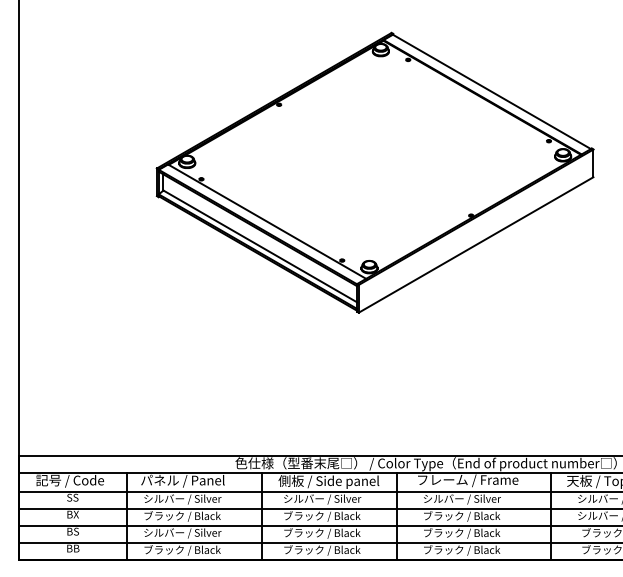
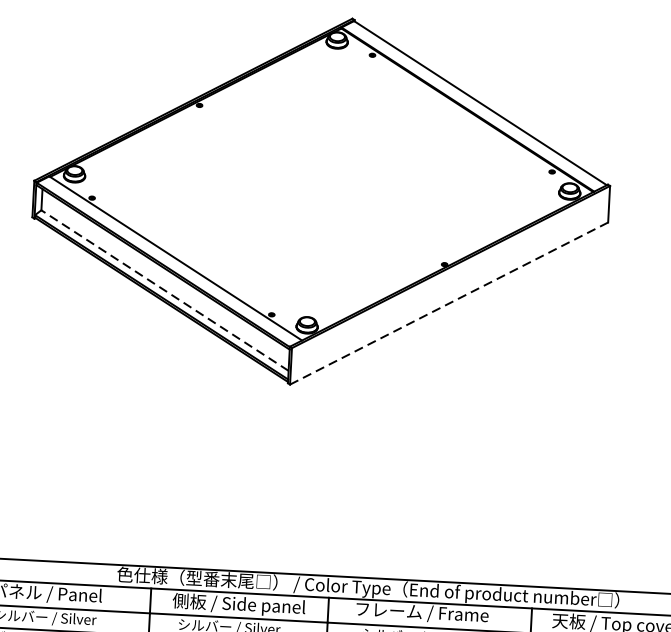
line: (476, 244) -> (449, 302), solid -> dashed
line: (260, 246) -> (165, 290), solid -> dashed

